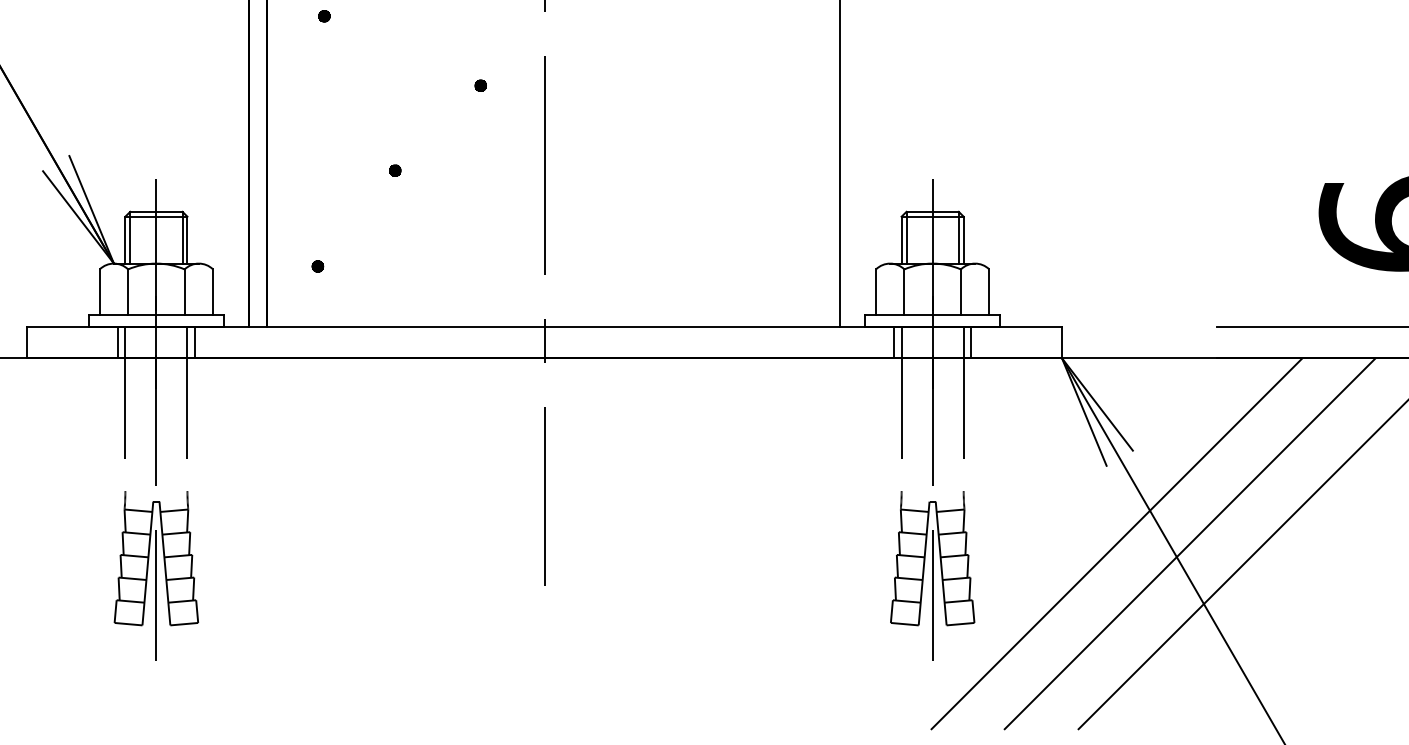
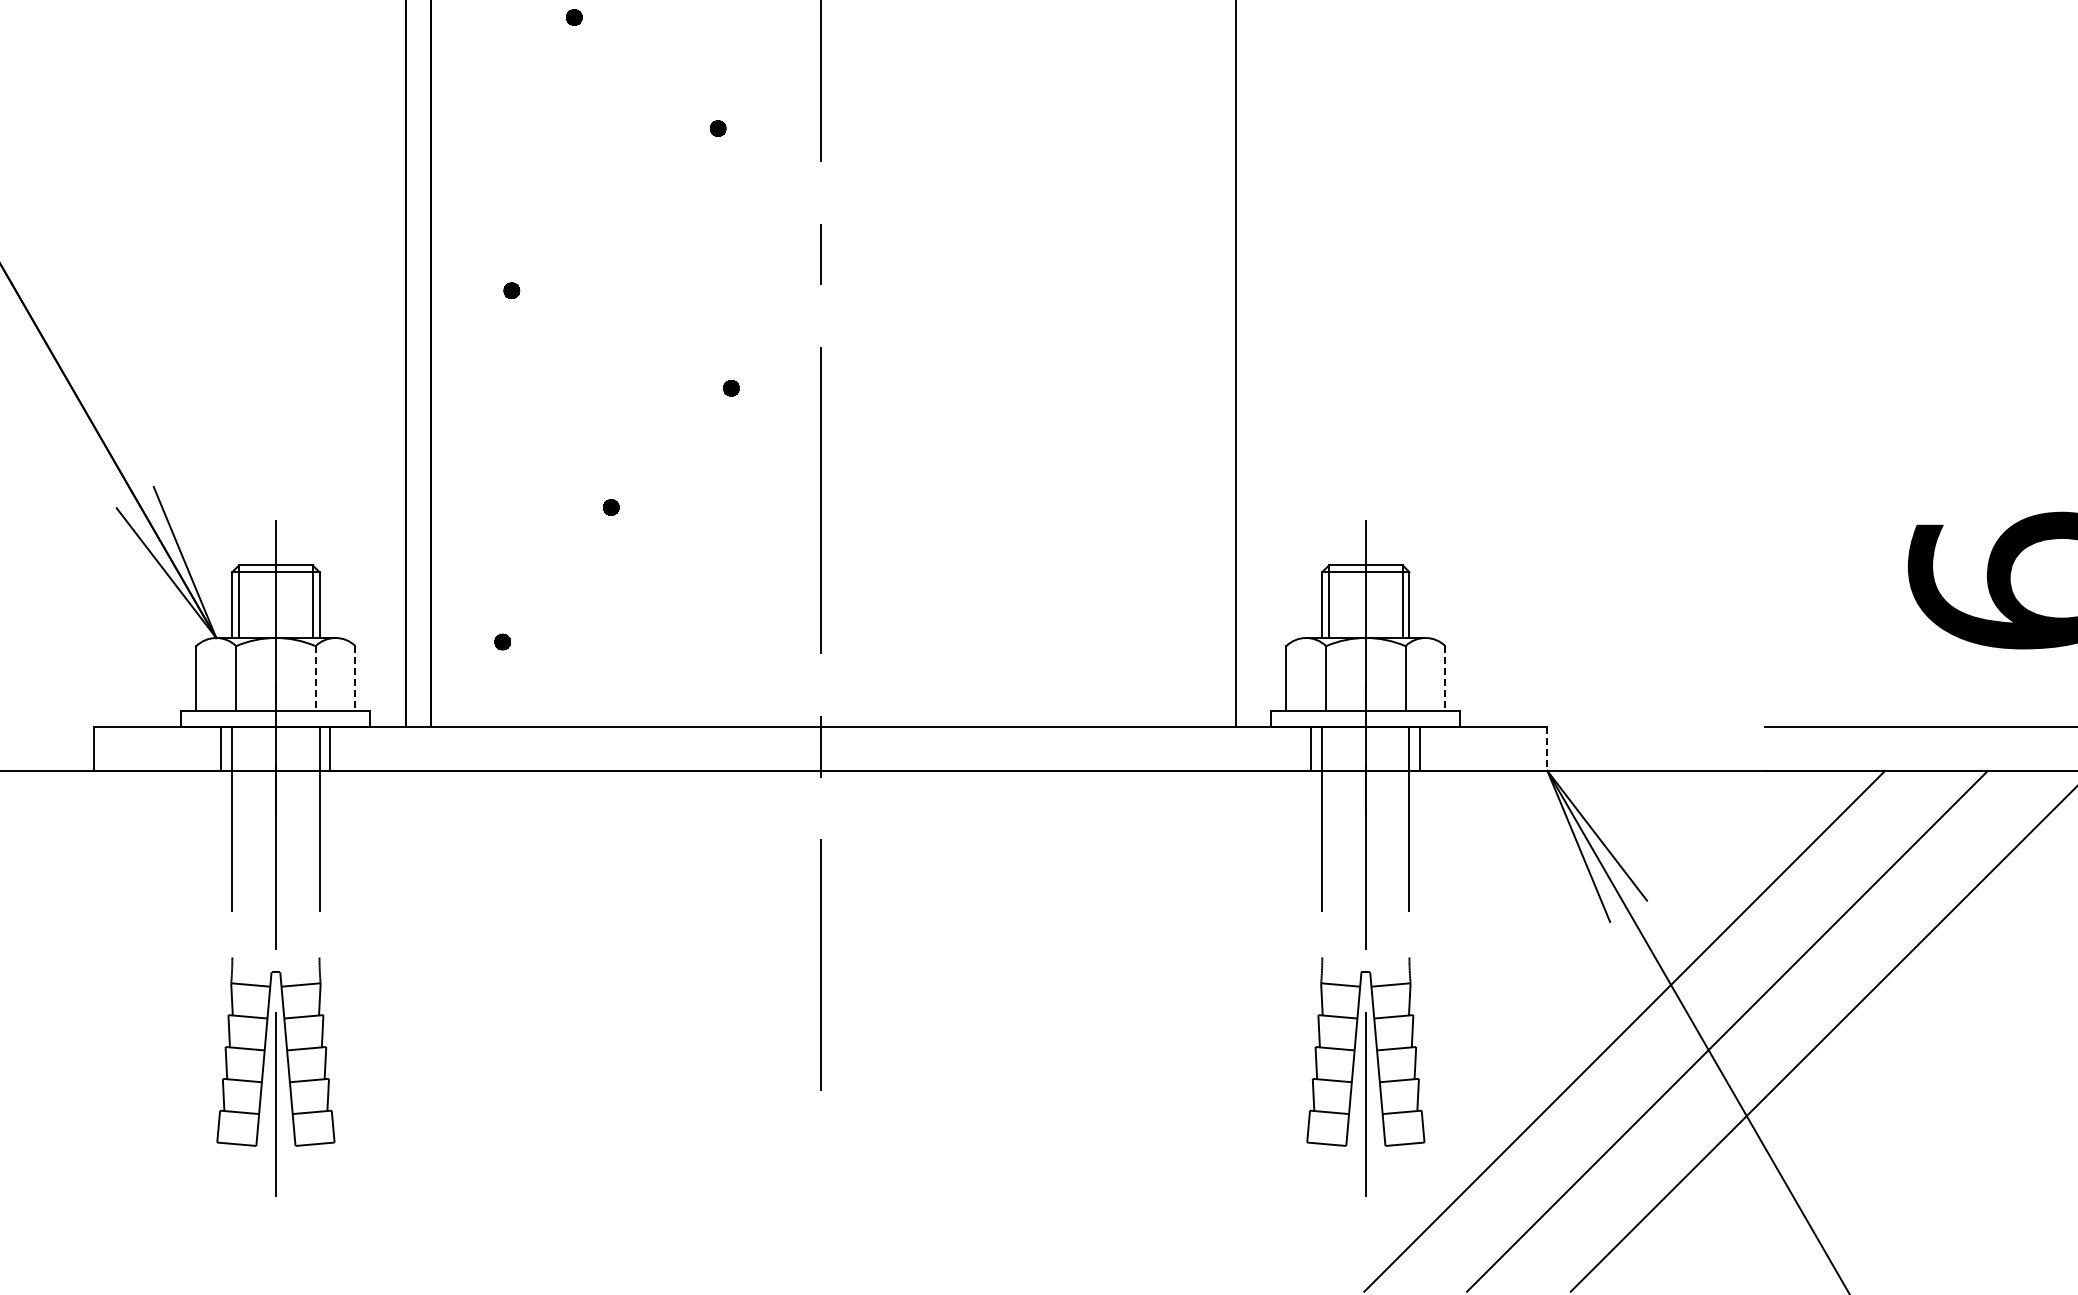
line: (184, 292) -> (315, 678), solid -> dashed
line: (213, 292) -> (355, 678), solid -> dashed
line: (989, 292) -> (1445, 678), solid -> dashed
line: (1062, 343) -> (1547, 749), solid -> dashed

